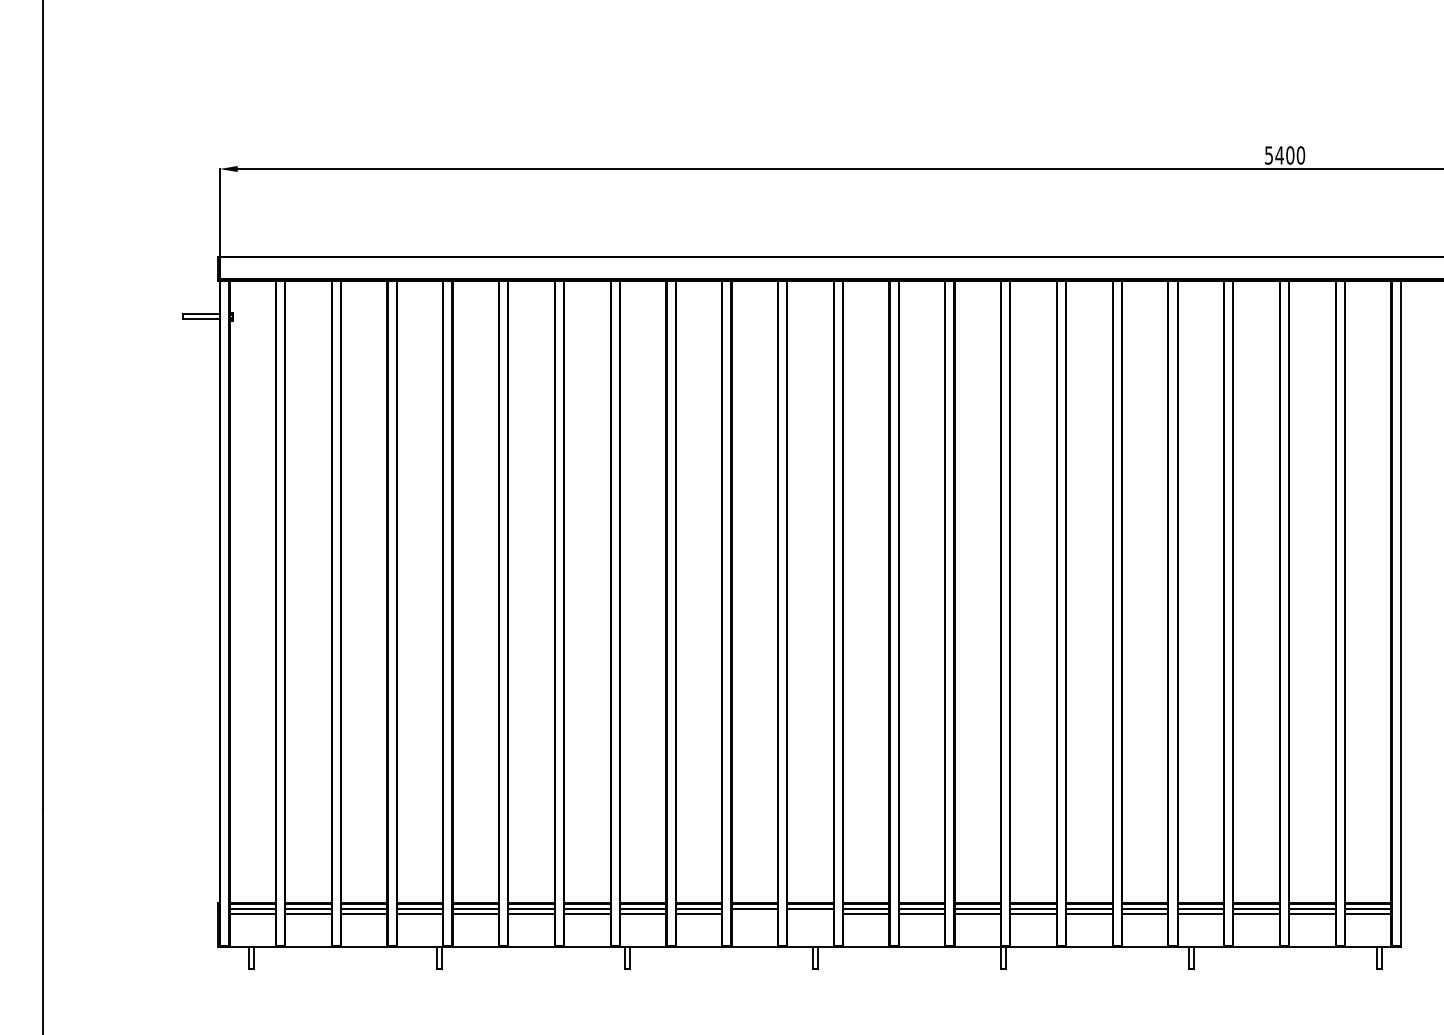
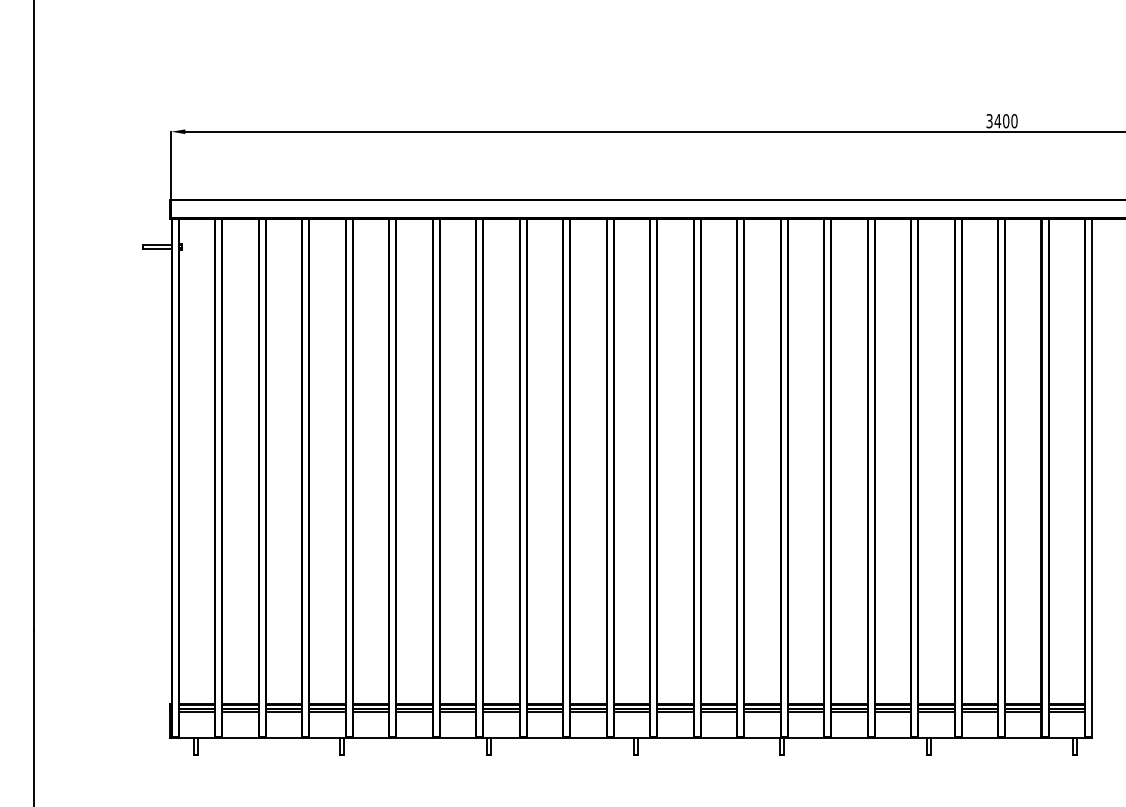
text: (1268, 154) -> (989, 120), 5400 -> 3400
line: (754, 913) -> (588, 712), added
line: (810, 913) -> (632, 712), added

